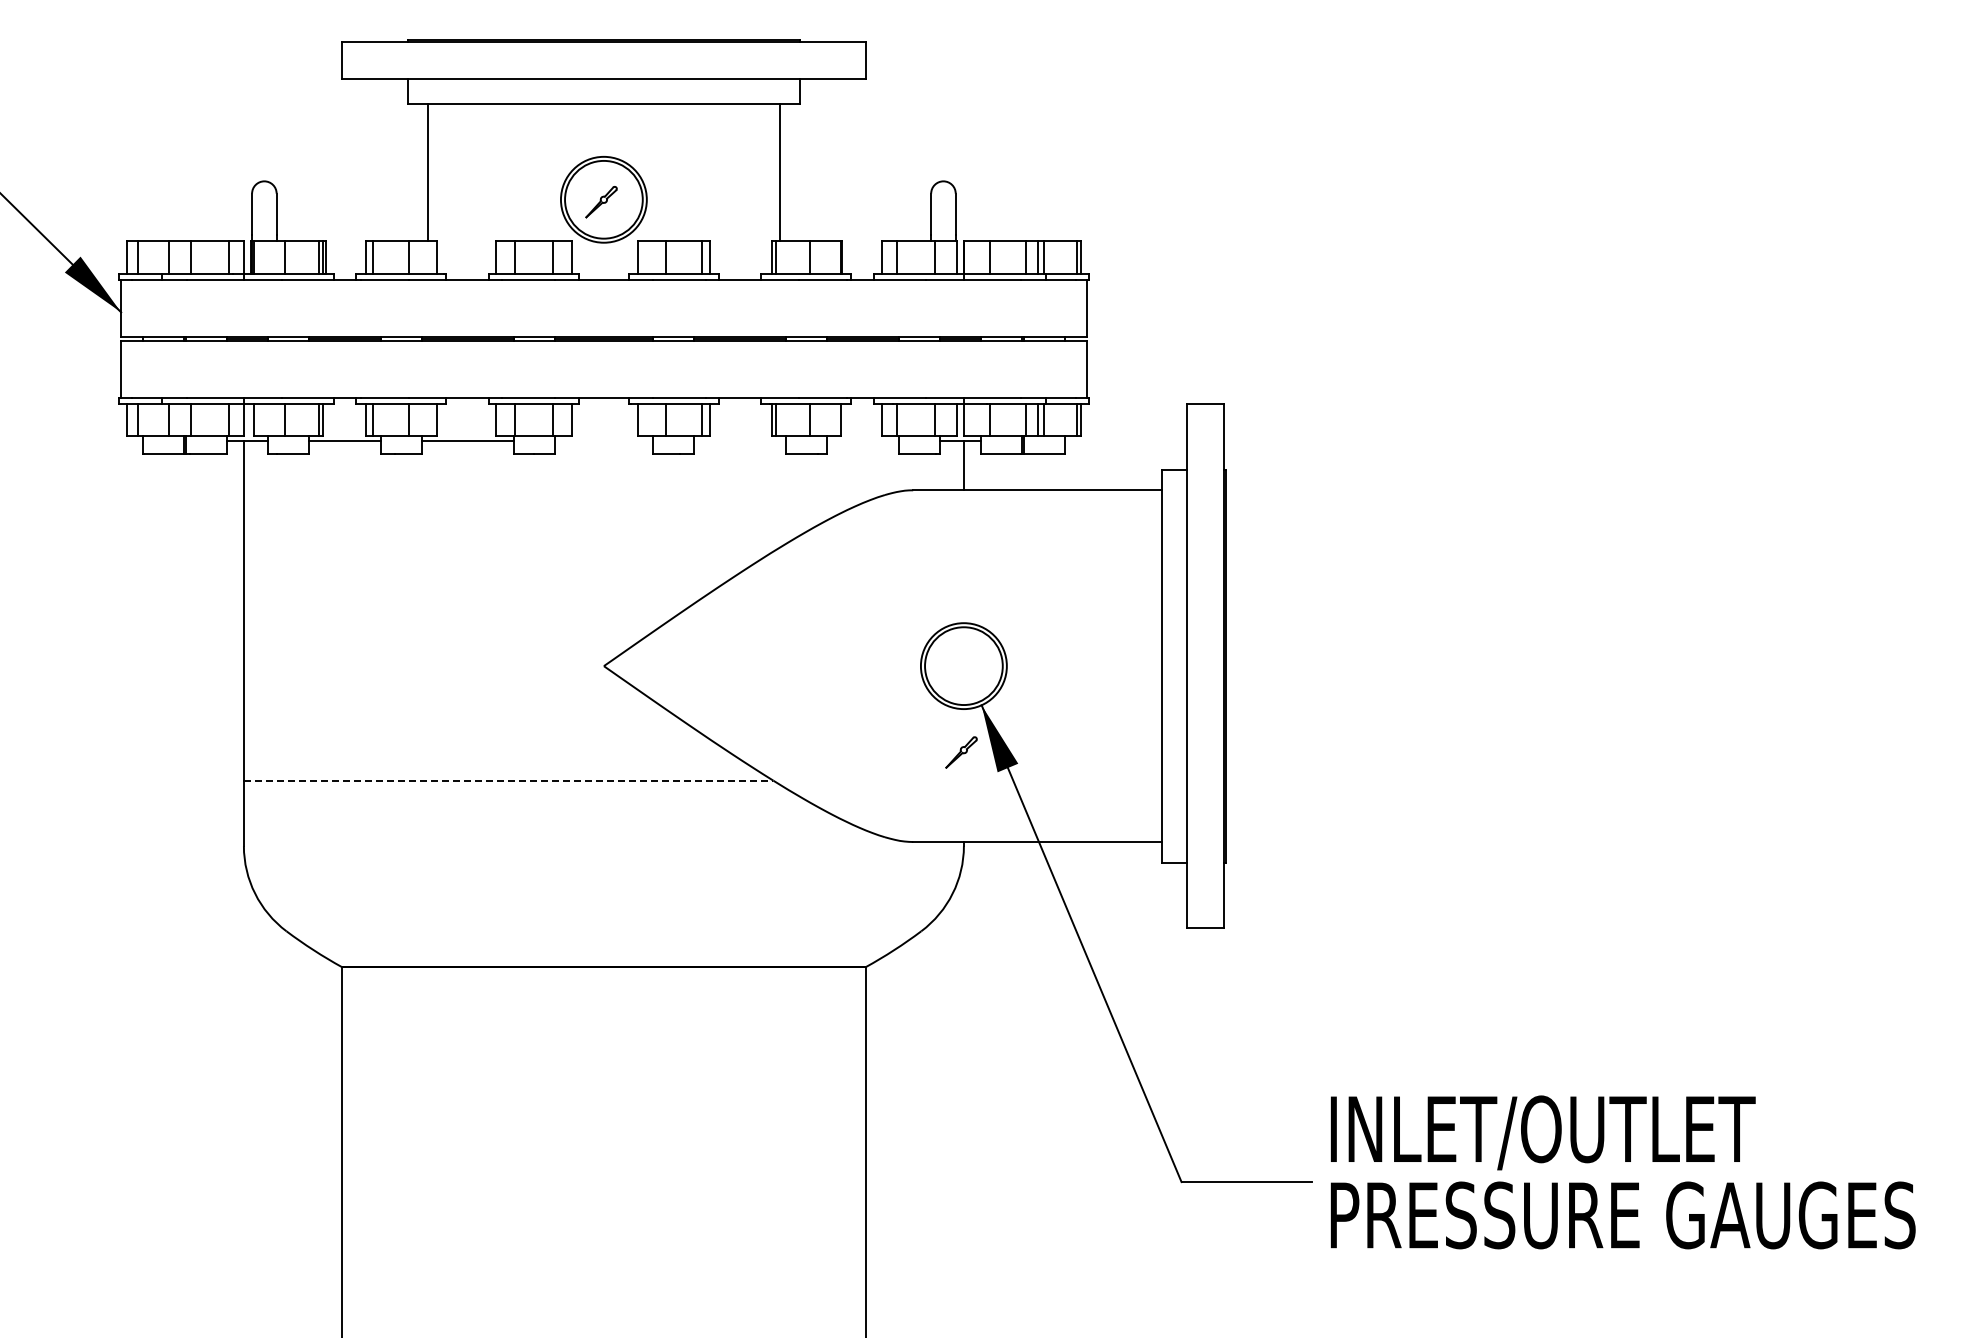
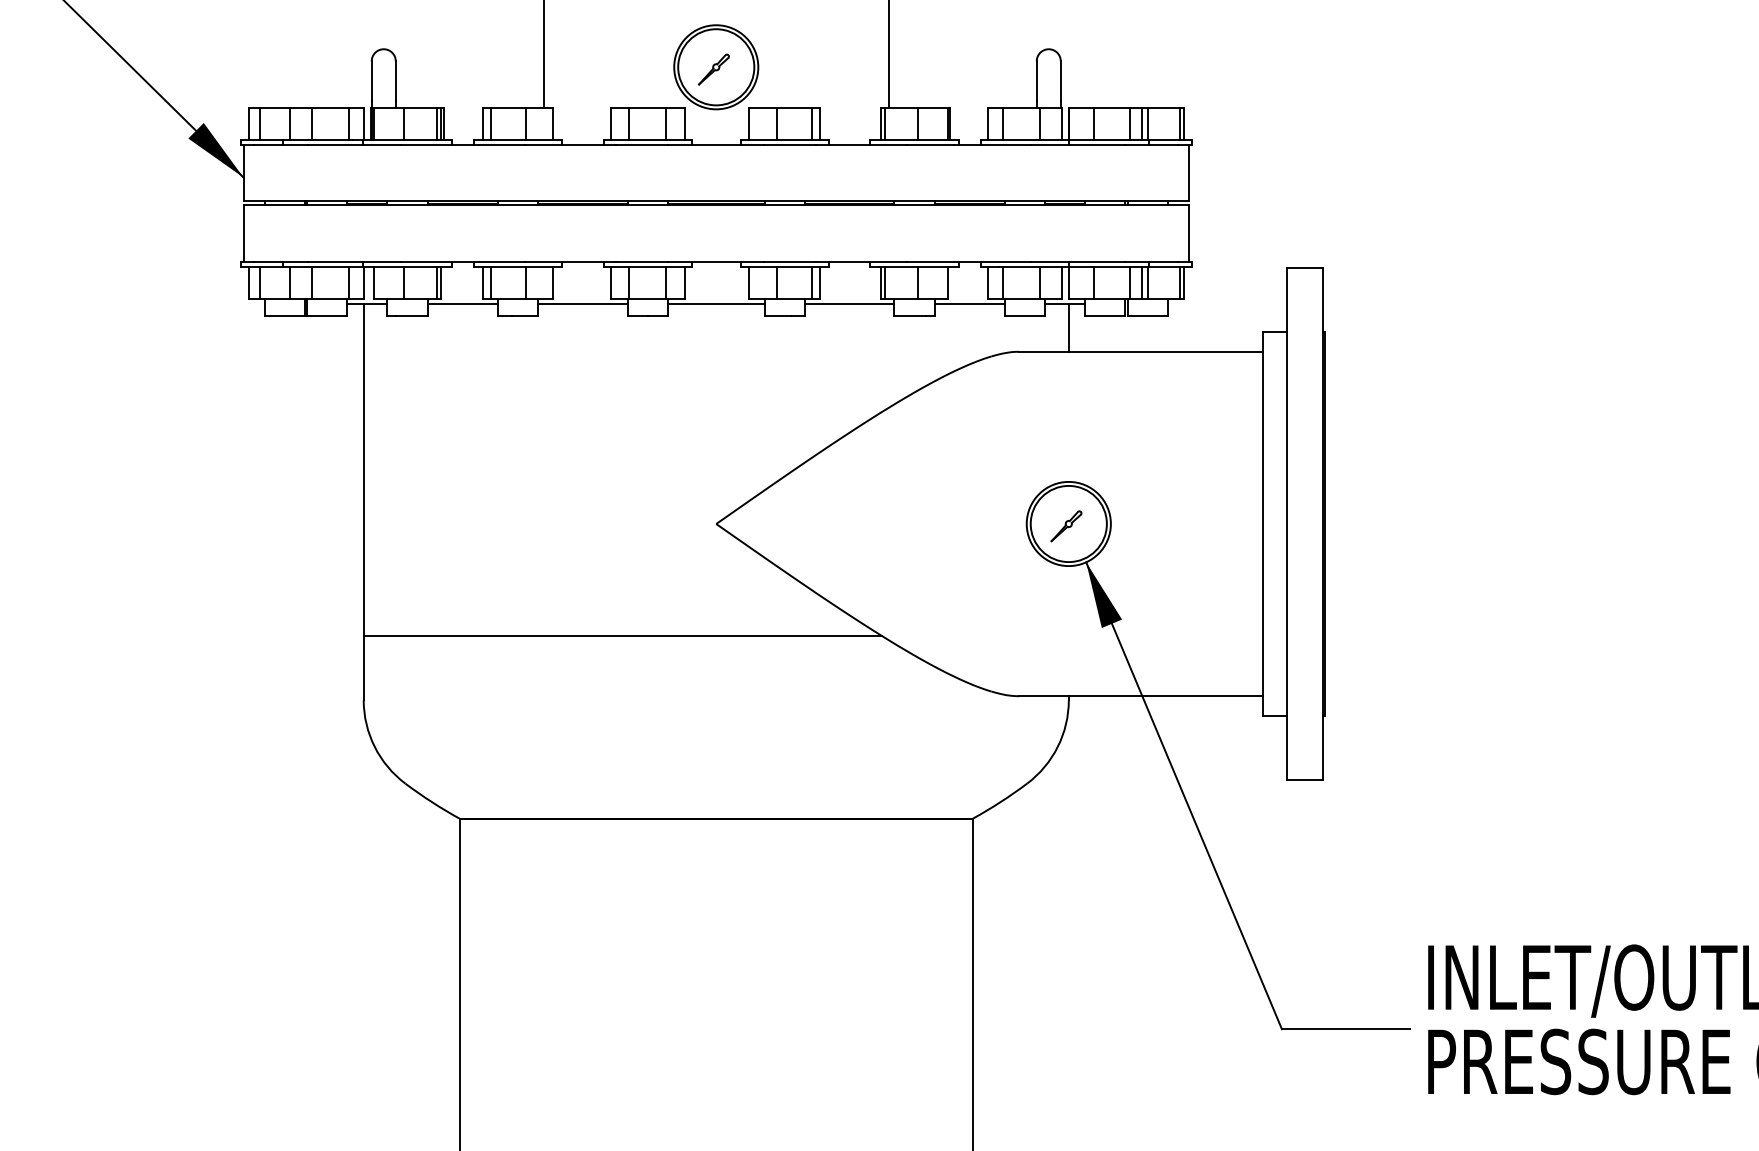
line: (603, 441) -> (715, 304), added
line: (739, 441) -> (849, 304), added
line: (862, 441) -> (969, 304), added
part: (961, 752) -> (1066, 526), moved
line: (508, 780) -> (622, 635), dashed -> solid

